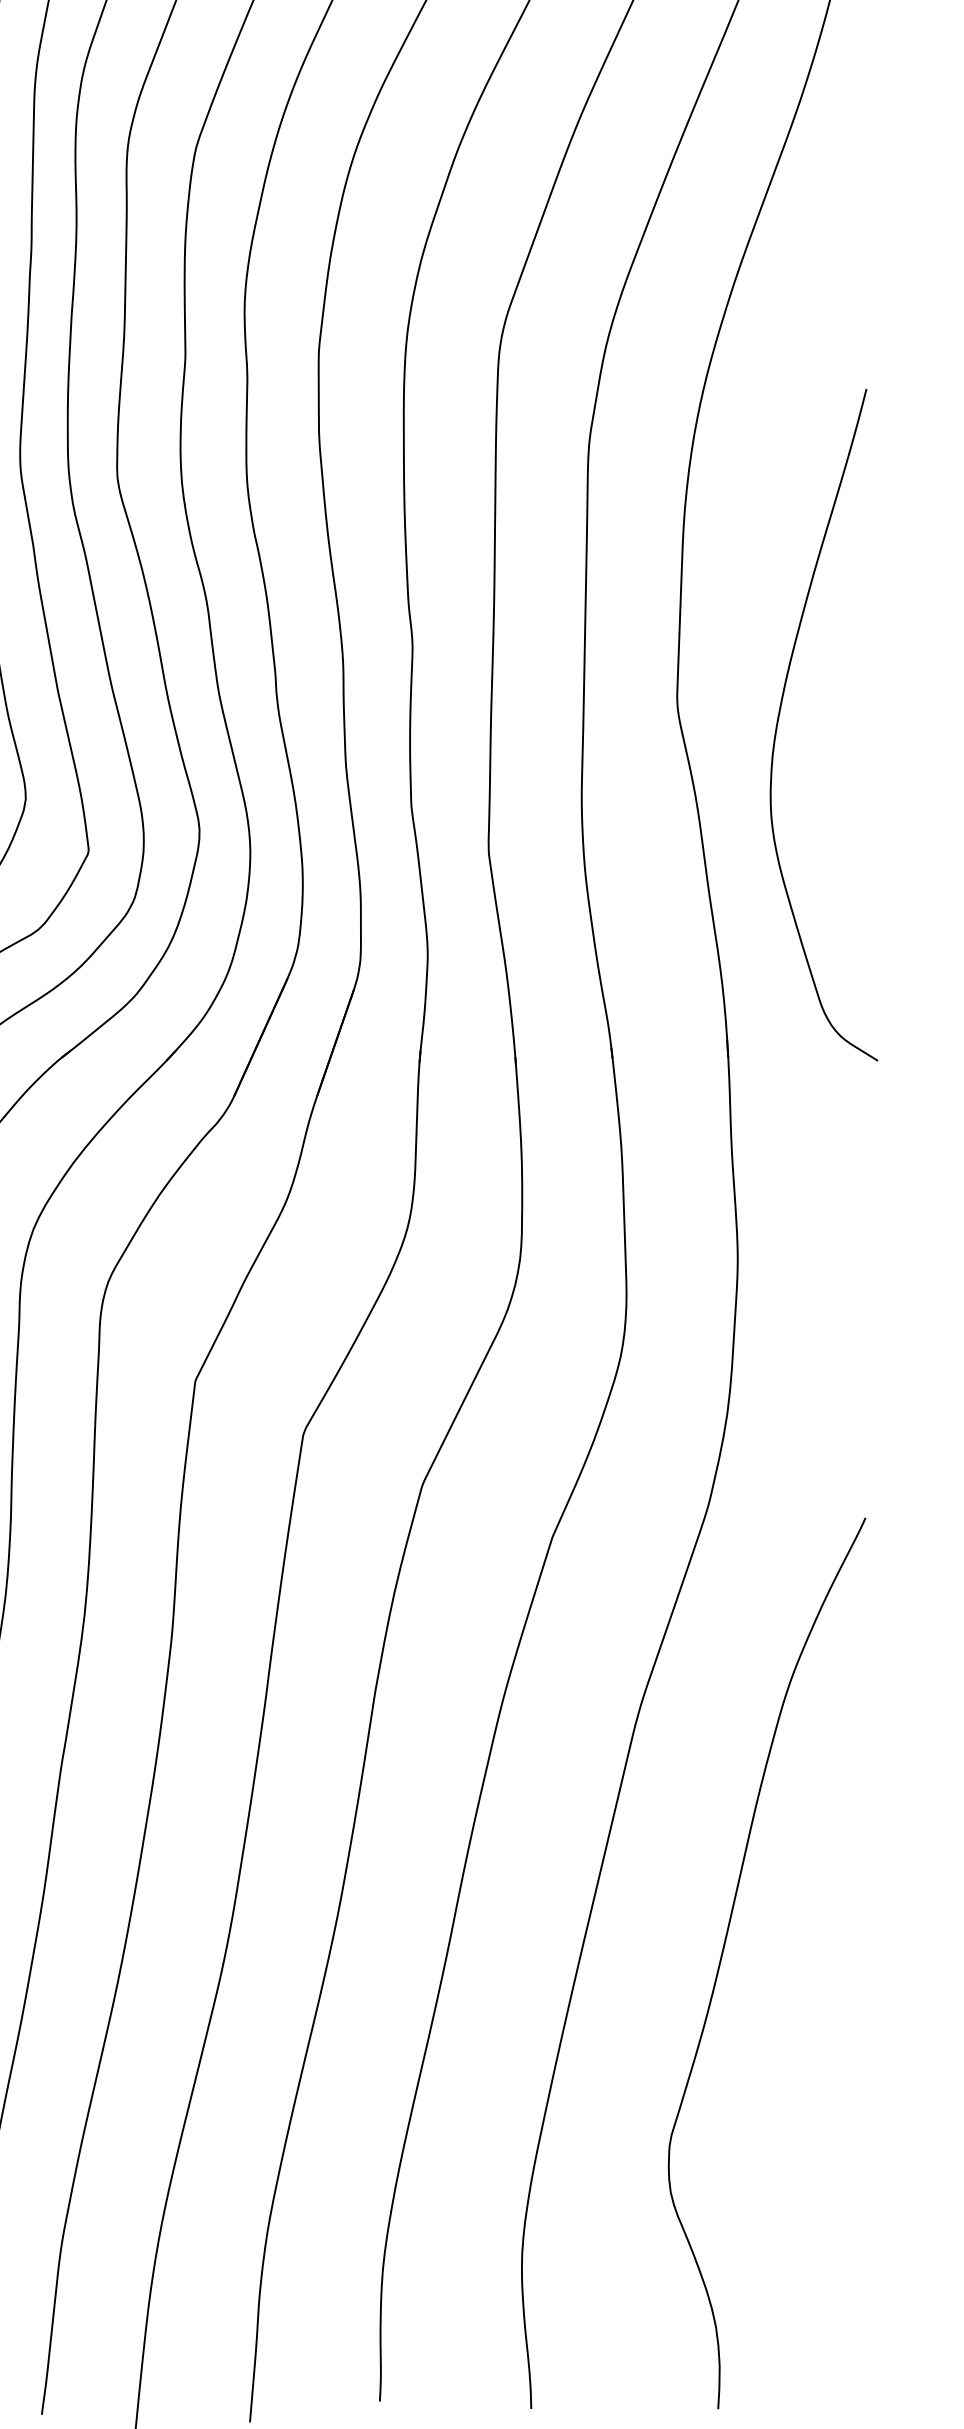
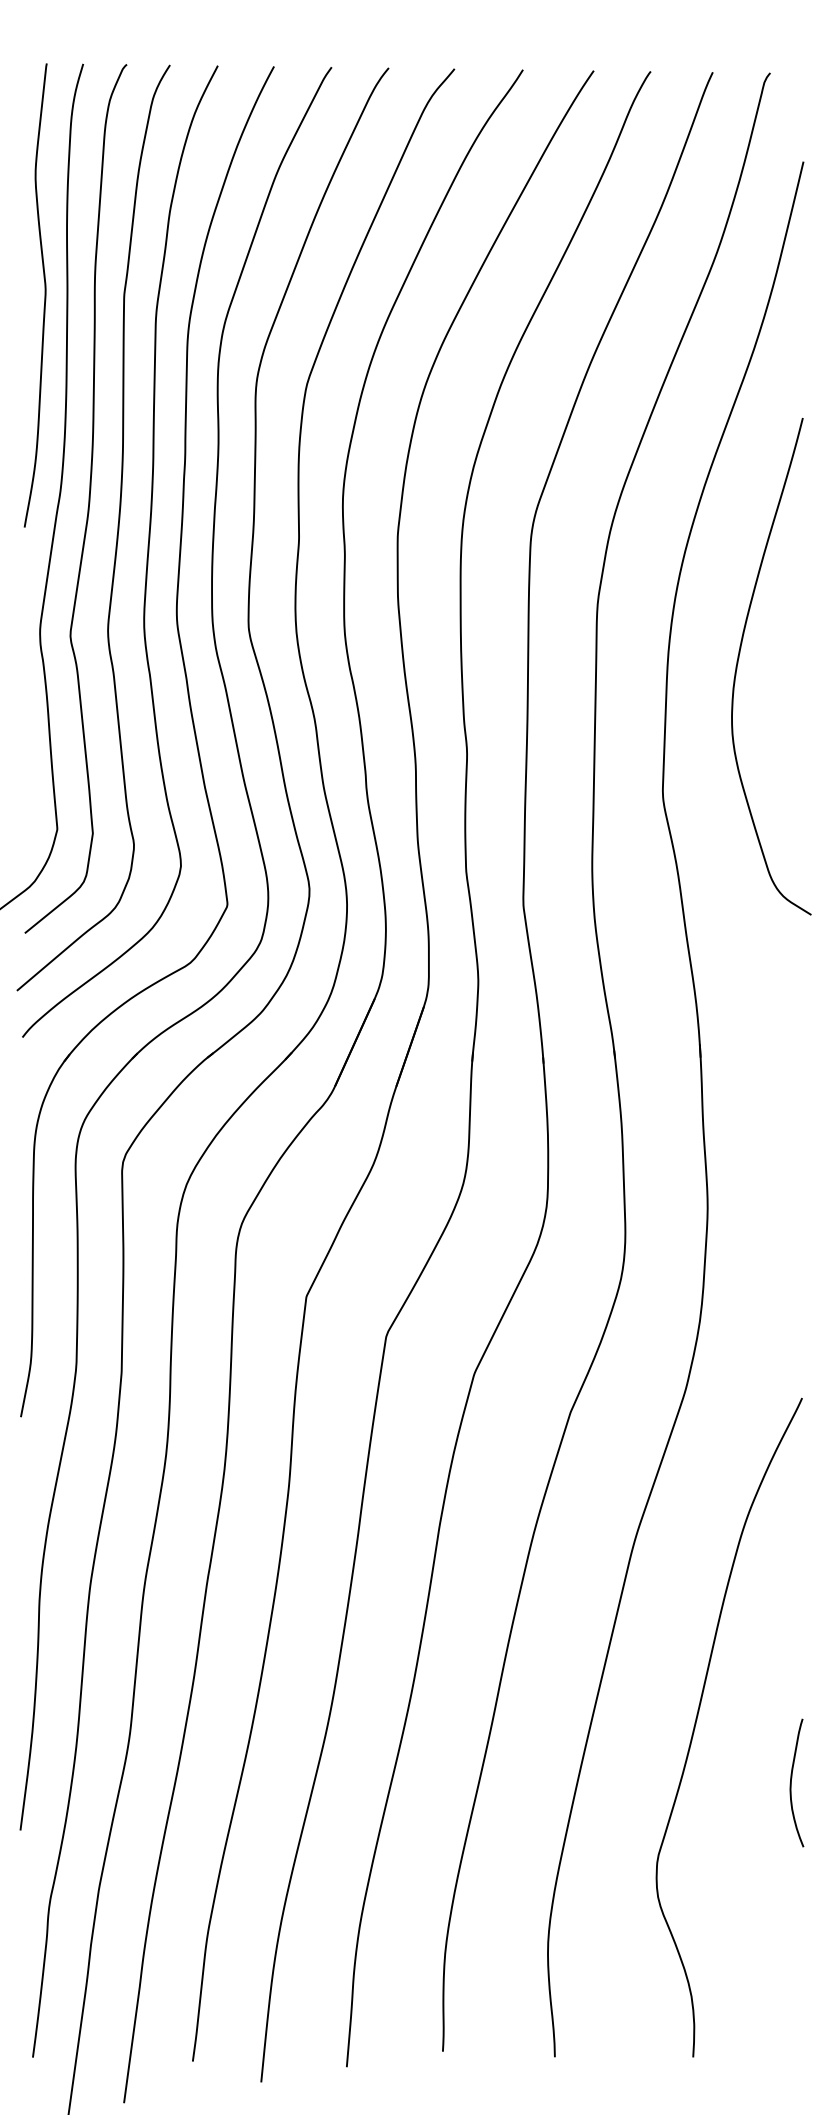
curve: (780, 714) -> (739, 658), moved
curve: (851, 2037) -> (791, 1782), added

